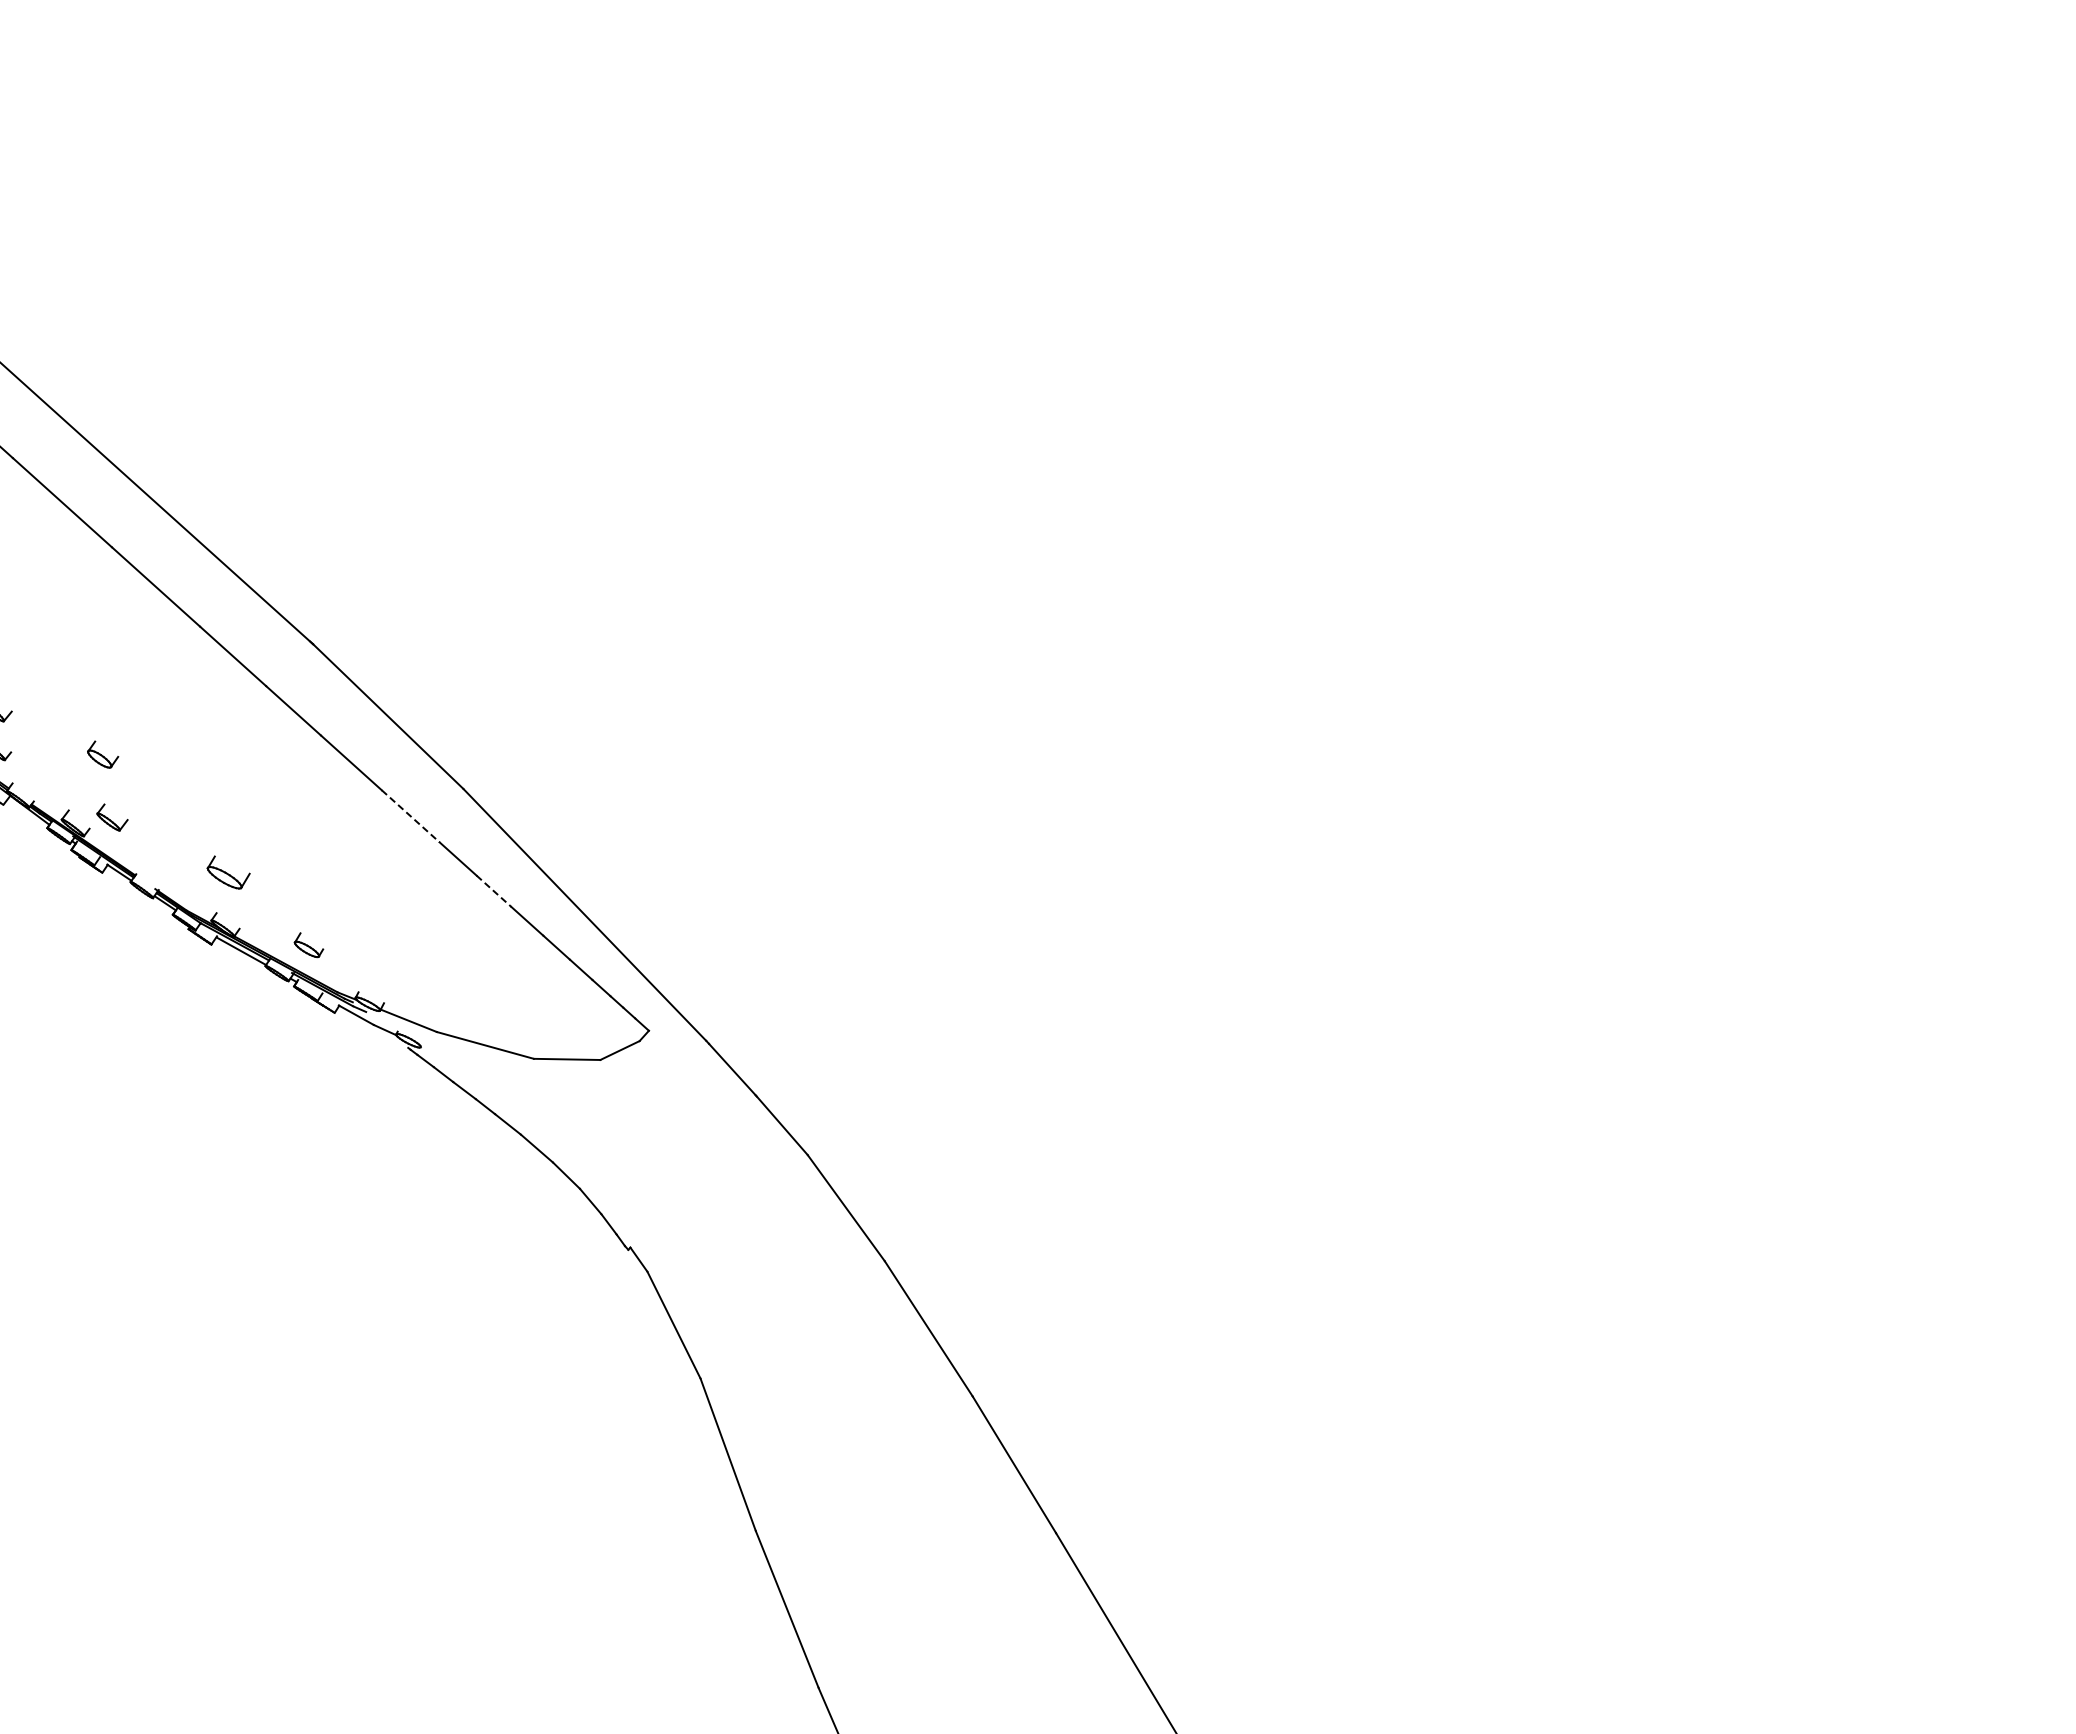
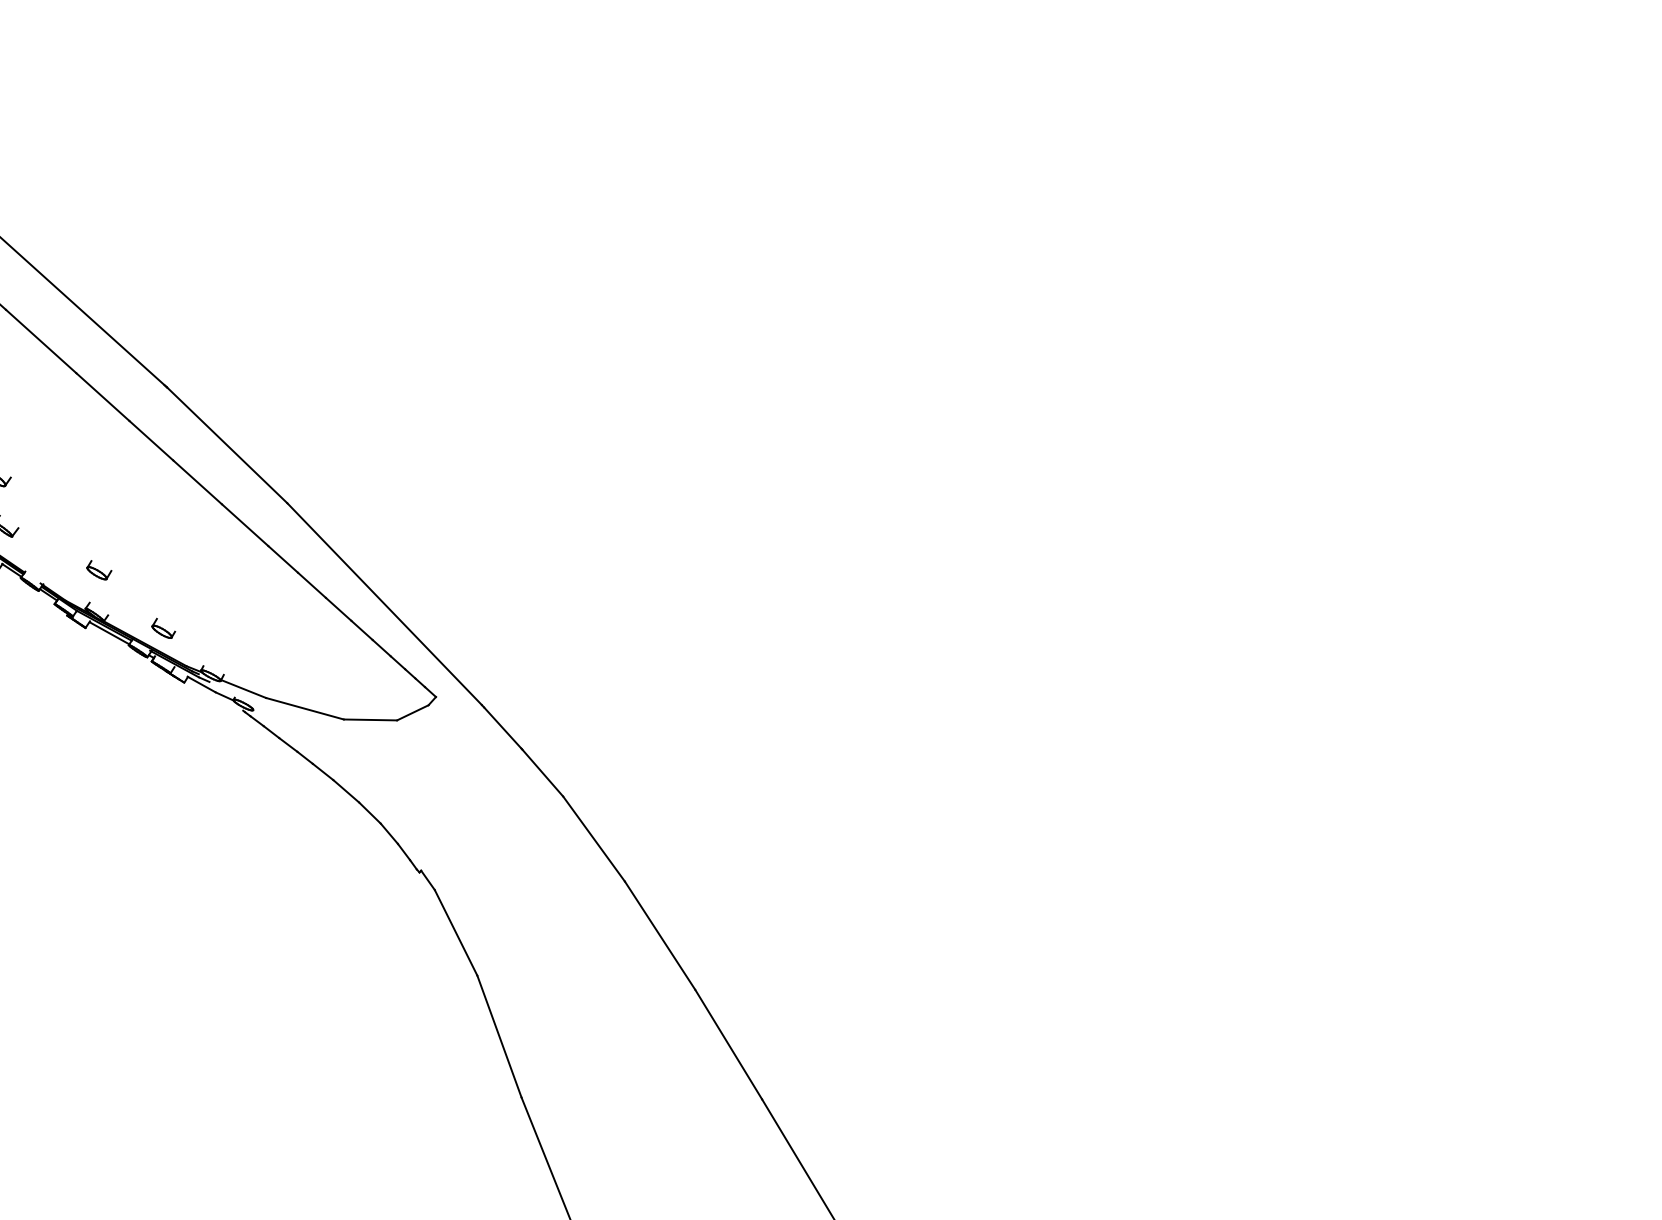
line: (411, 816) -> (245, 525), dashed -> solid
part: (228, 872) -> (99, 570), size x0.71
line: (494, 891) -> (312, 585), dashed -> solid

